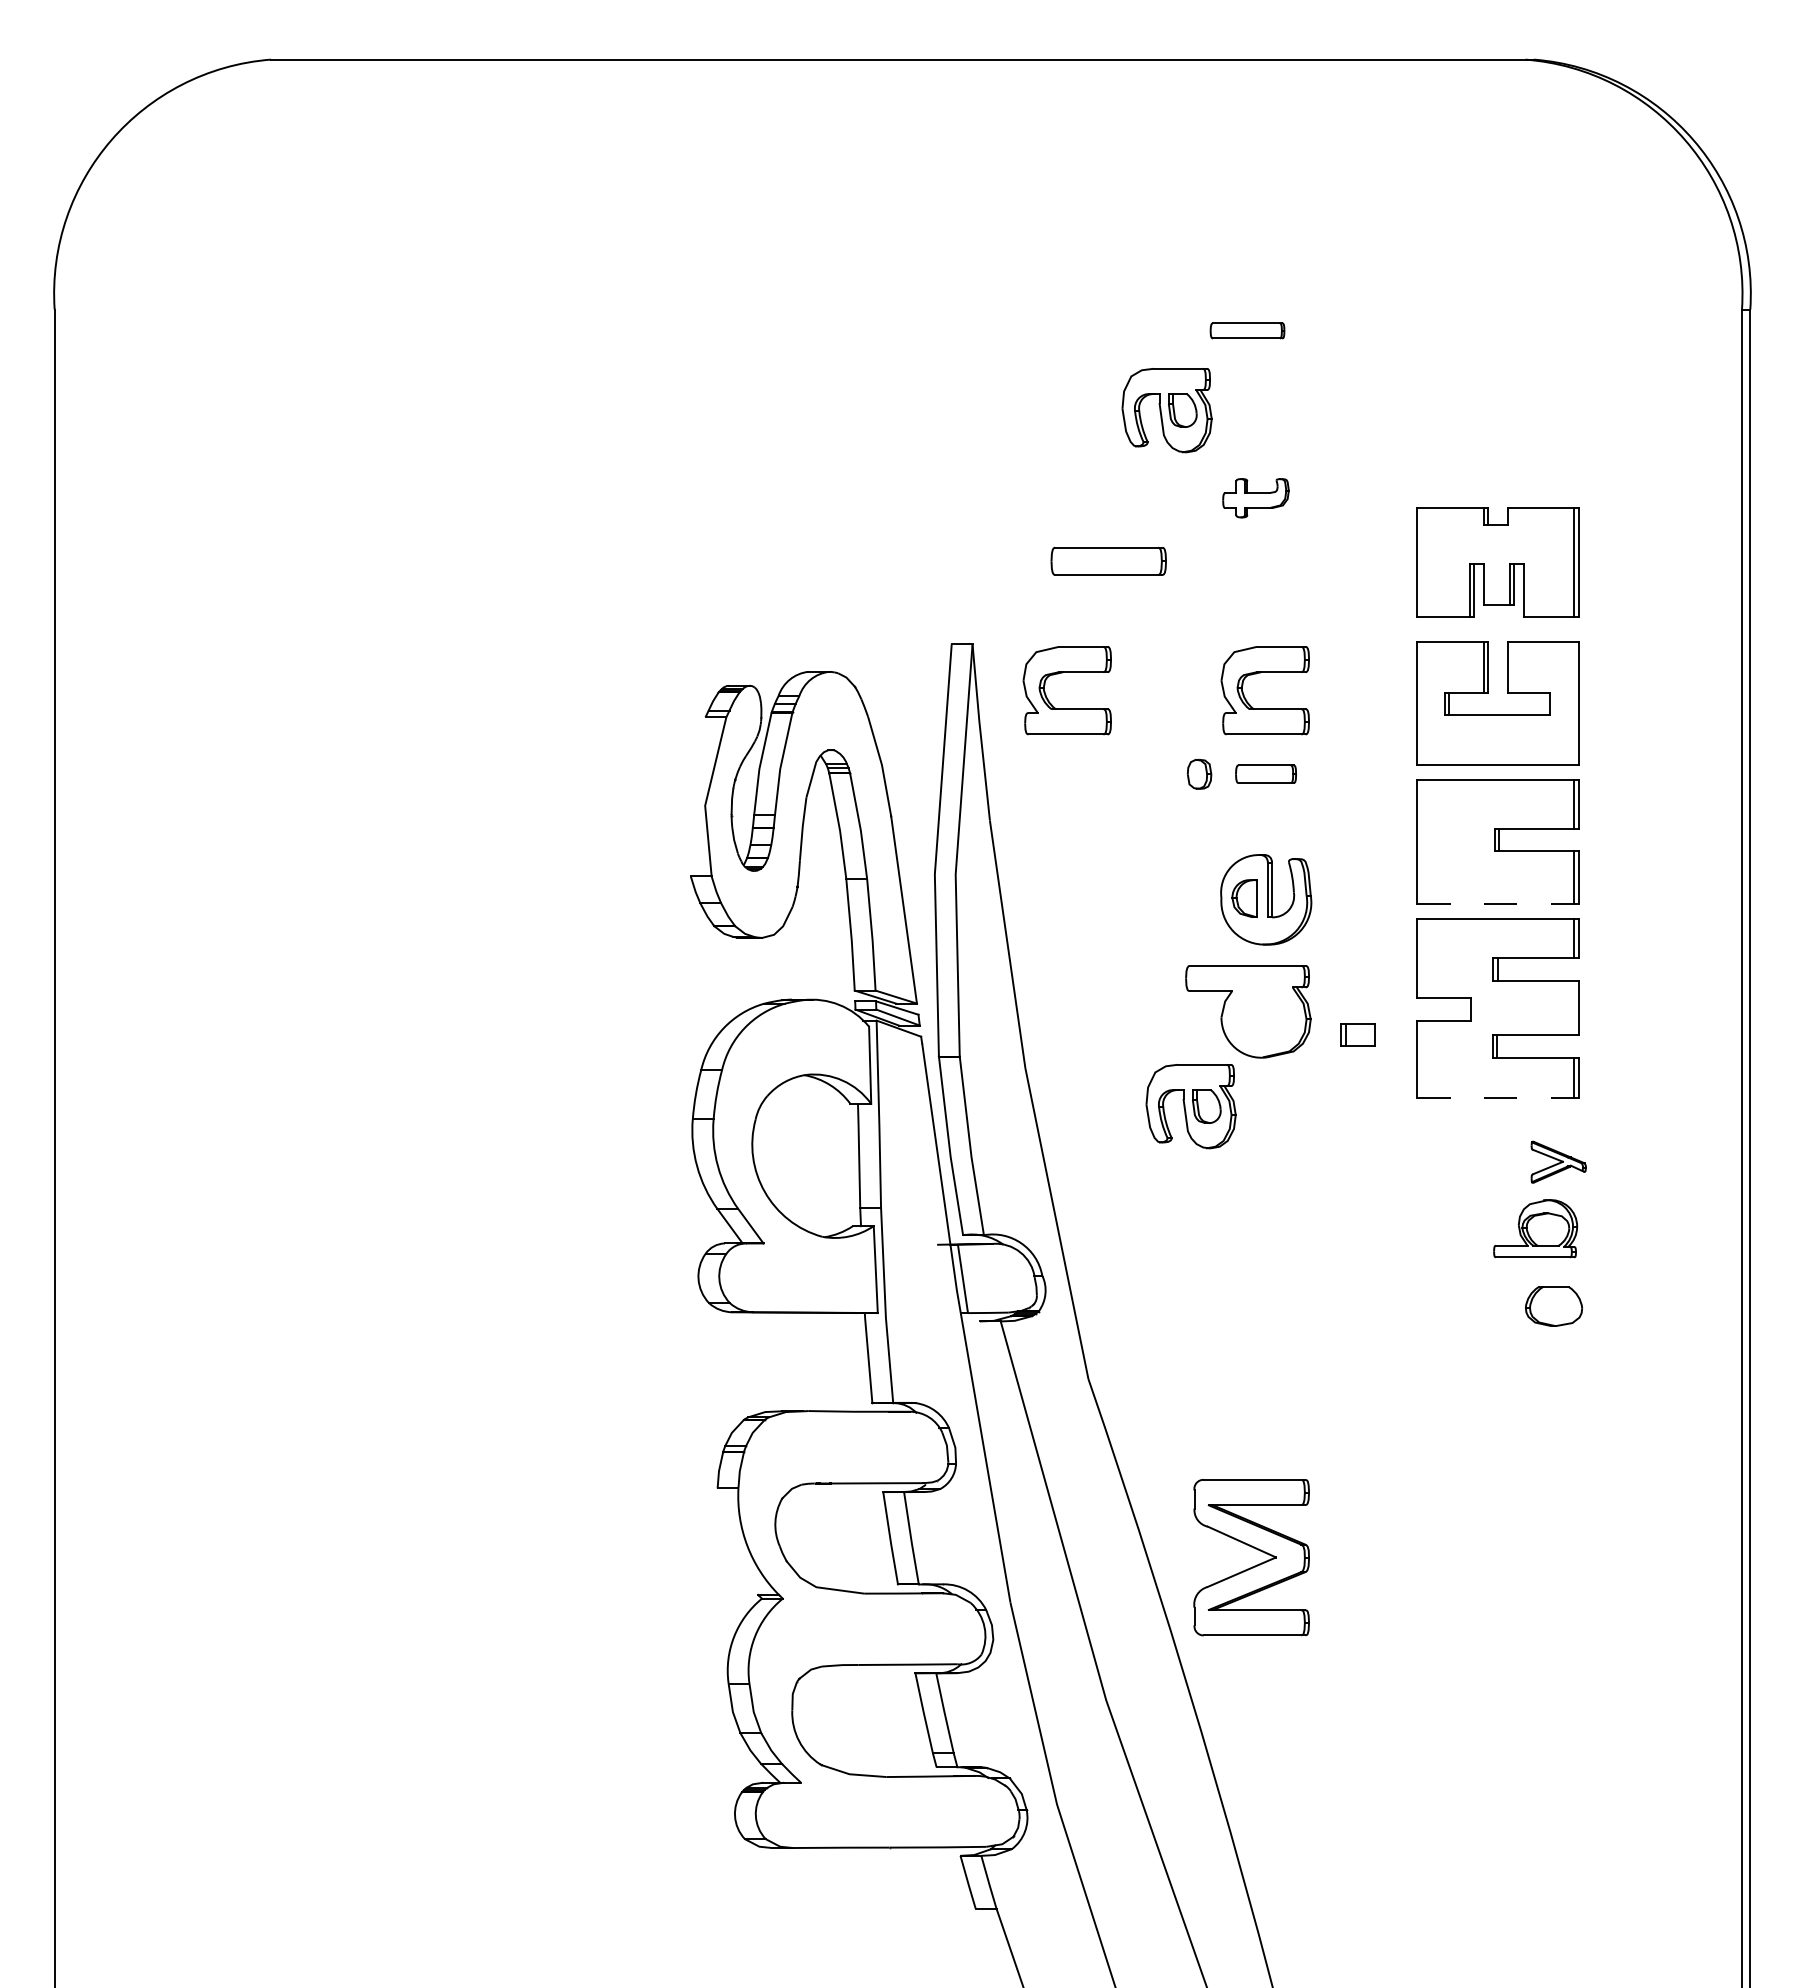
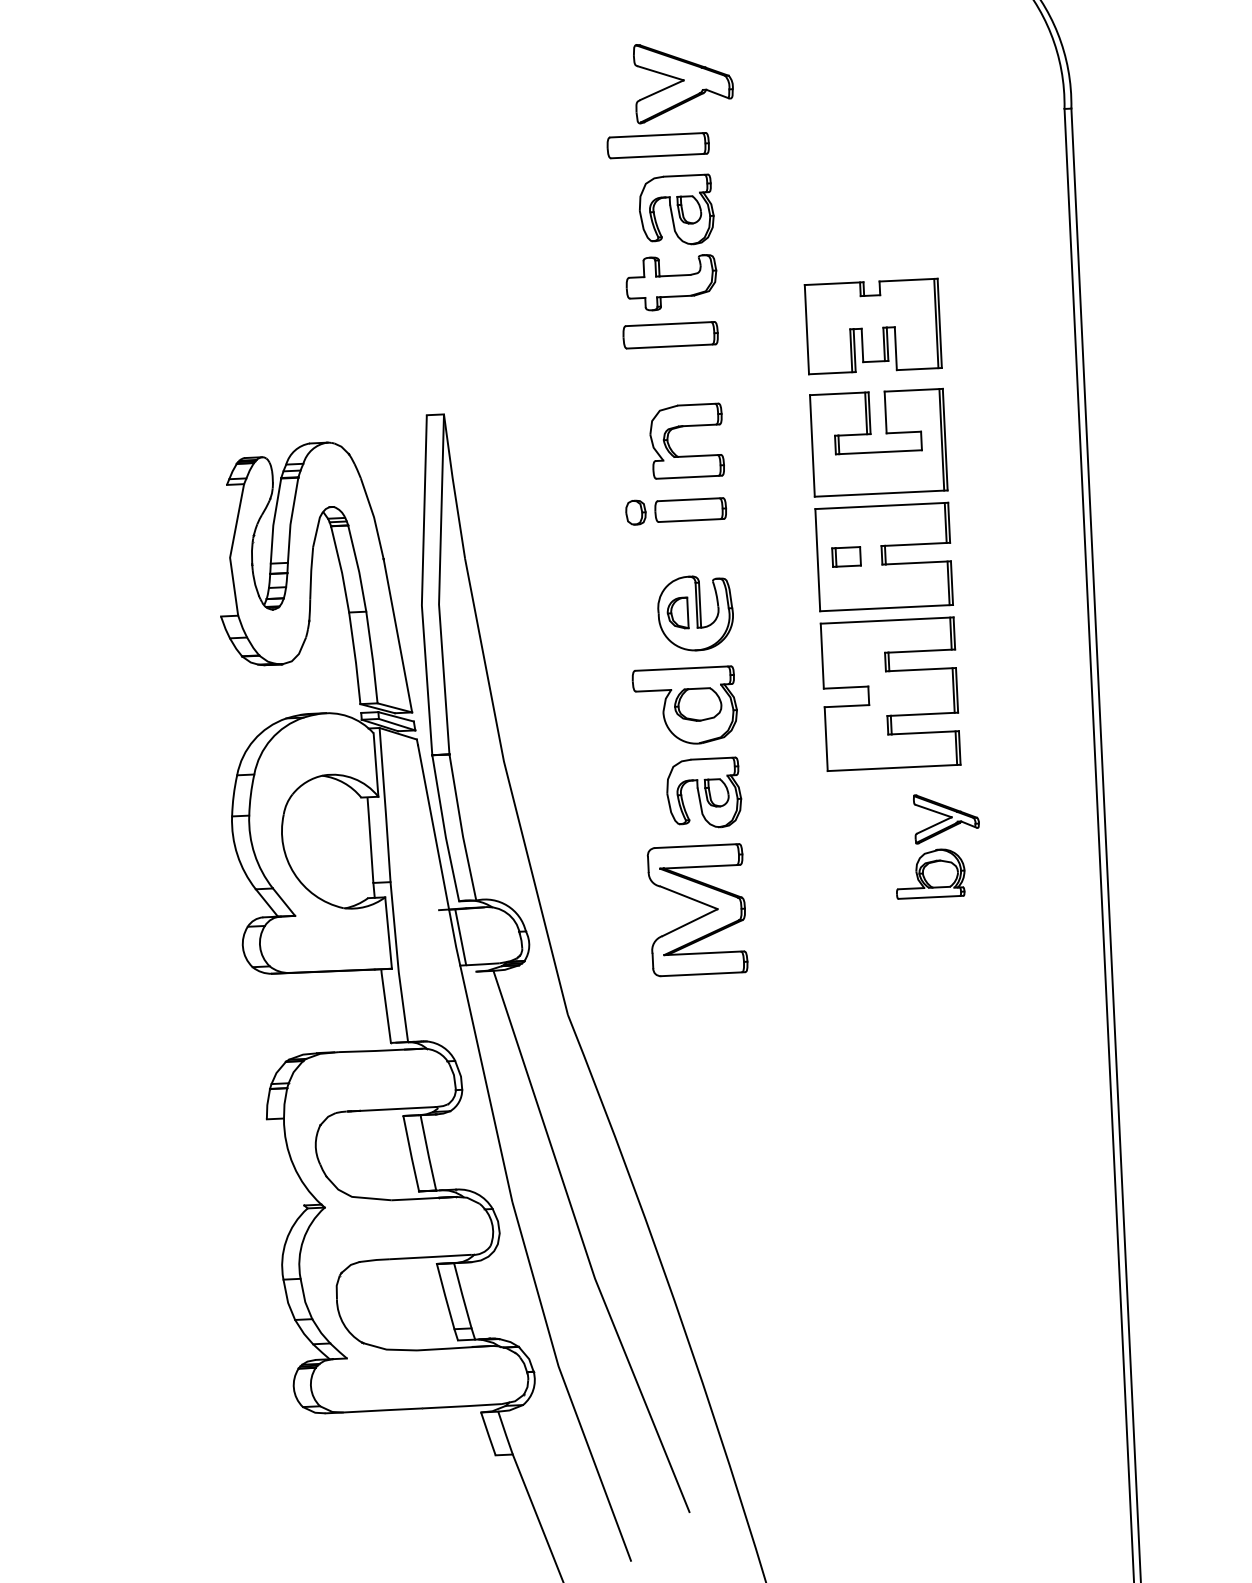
part: (1282, 254) -> (684, 81), added
part: (1247, 330) -> (658, 145), size x1.67
part: (1166, 410) -> (676, 210), moved
part: (1255, 498) -> (671, 283), size x1.67
part: (1108, 561) -> (670, 335), moved
part: (1062, 673) -> (519, 434), removed
line: (1574, 703) -> (941, 439), added
part: (1265, 773) -> (690, 509), size x1.43
line: (1497, 904) -> (886, 608), dashed -> solid
line: (1574, 1007) -> (953, 690), added
part: (1357, 1034) -> (845, 556), moved
line: (1497, 1098) -> (893, 768), dashed -> solid
part: (1190, 1106) -> (703, 793), moved
part: (1558, 1162) -> (946, 818), size x1.43
part: (1554, 1306) -> (698, 704), moved
part: (1254, 1565) -> (700, 916), moved

